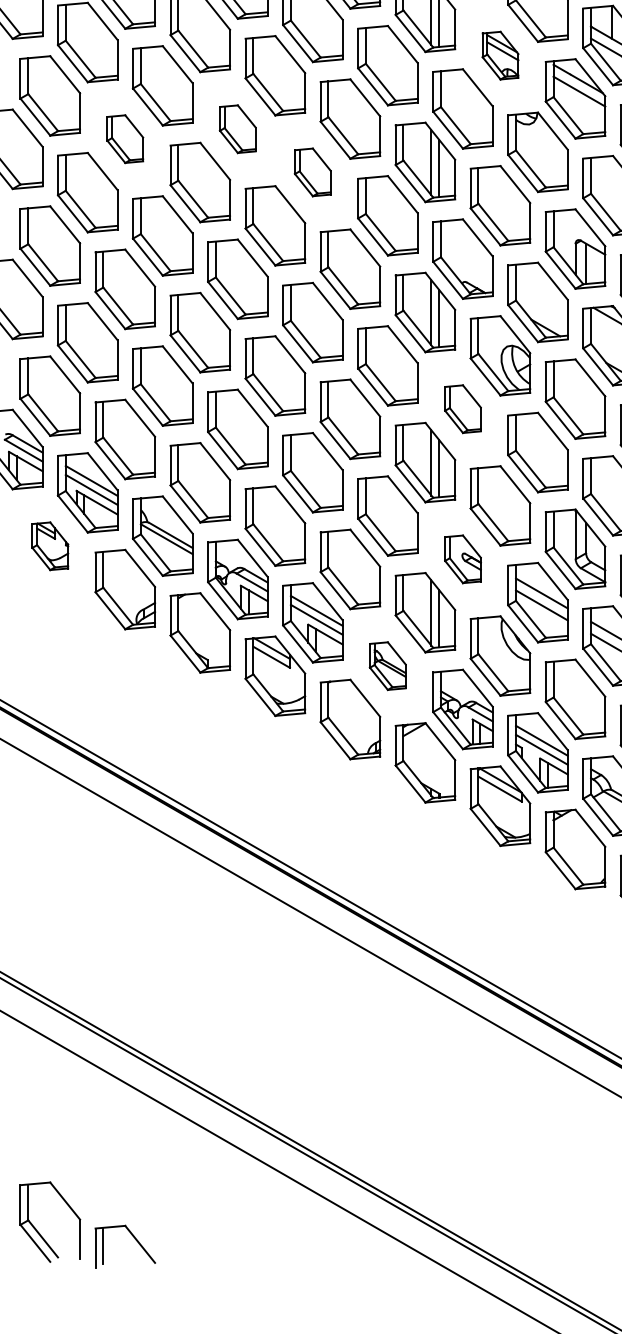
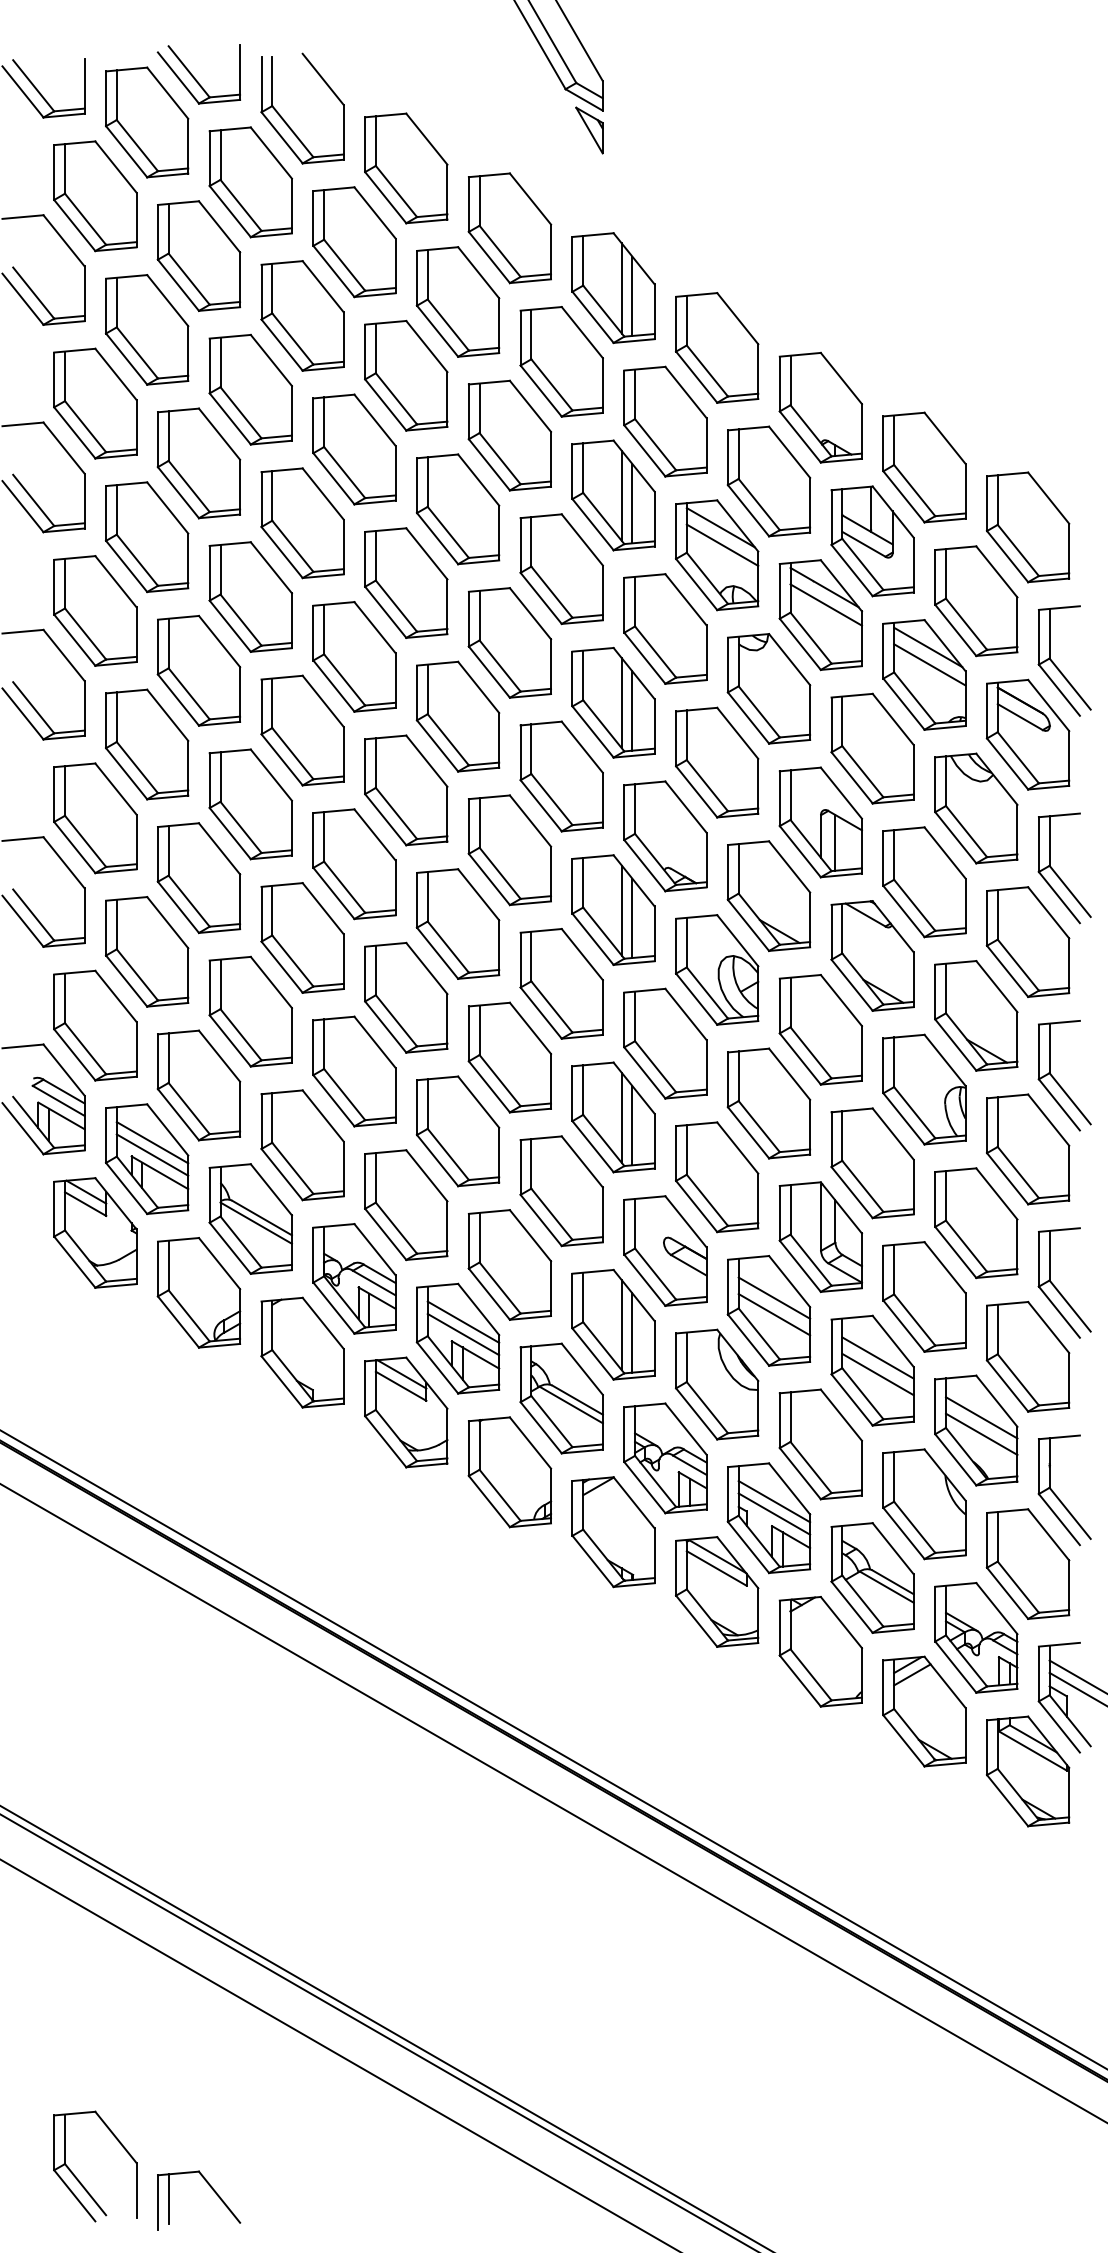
part: (500, 55) -> (717, 555), size x1.67
part: (237, 128) -> (354, 656), size x1.67
part: (124, 139) -> (198, 670), size x1.67
part: (312, 172) -> (457, 716), size x1.67
part: (463, 409) -> (665, 1043), size x1.67
part: (50, 545) -> (95, 1232), size x1.67
part: (463, 558) -> (665, 1250), size x1.67
part: (387, 666) -> (561, 1398), size x1.67

